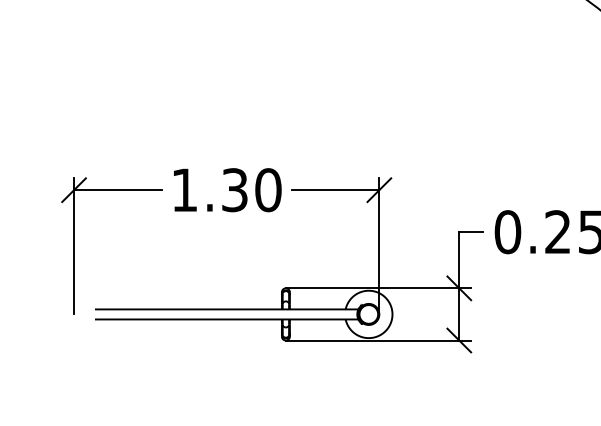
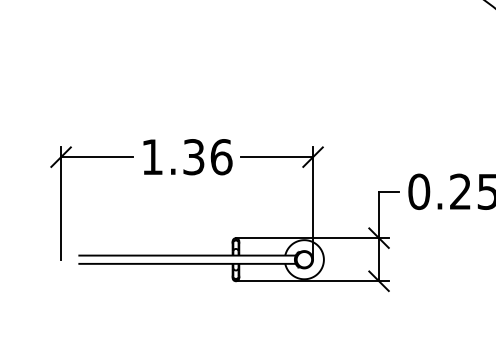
text: (268, 190) -> (221, 157), 1.30 -> 1.36

